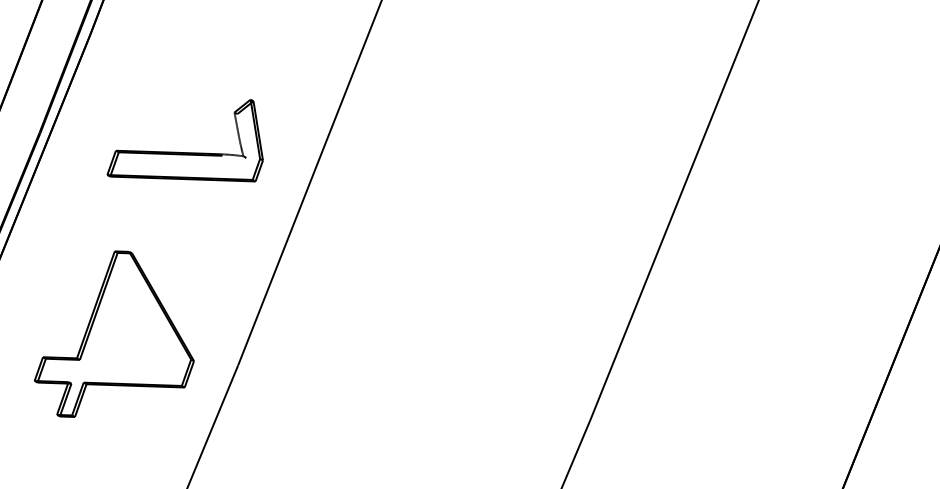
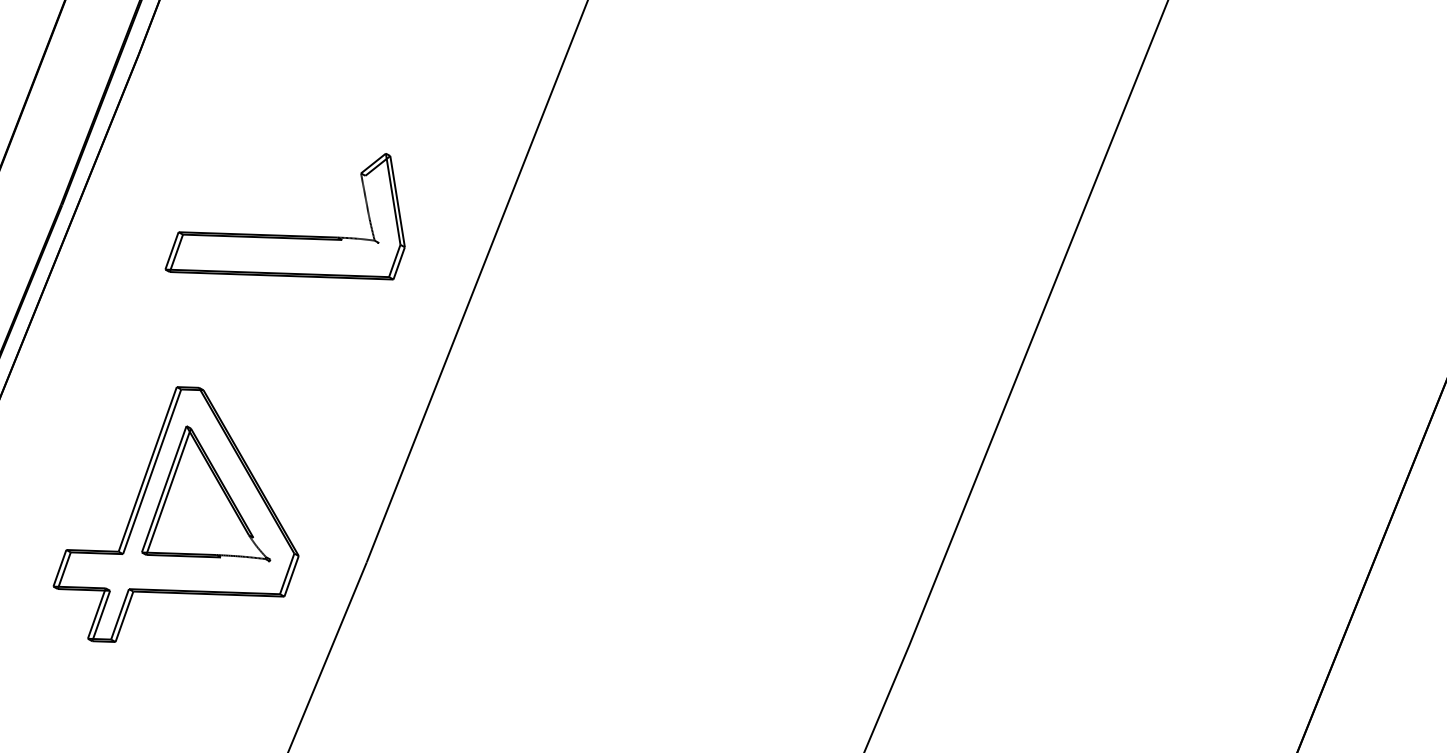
part: (133, 320) -> (205, 493), added

